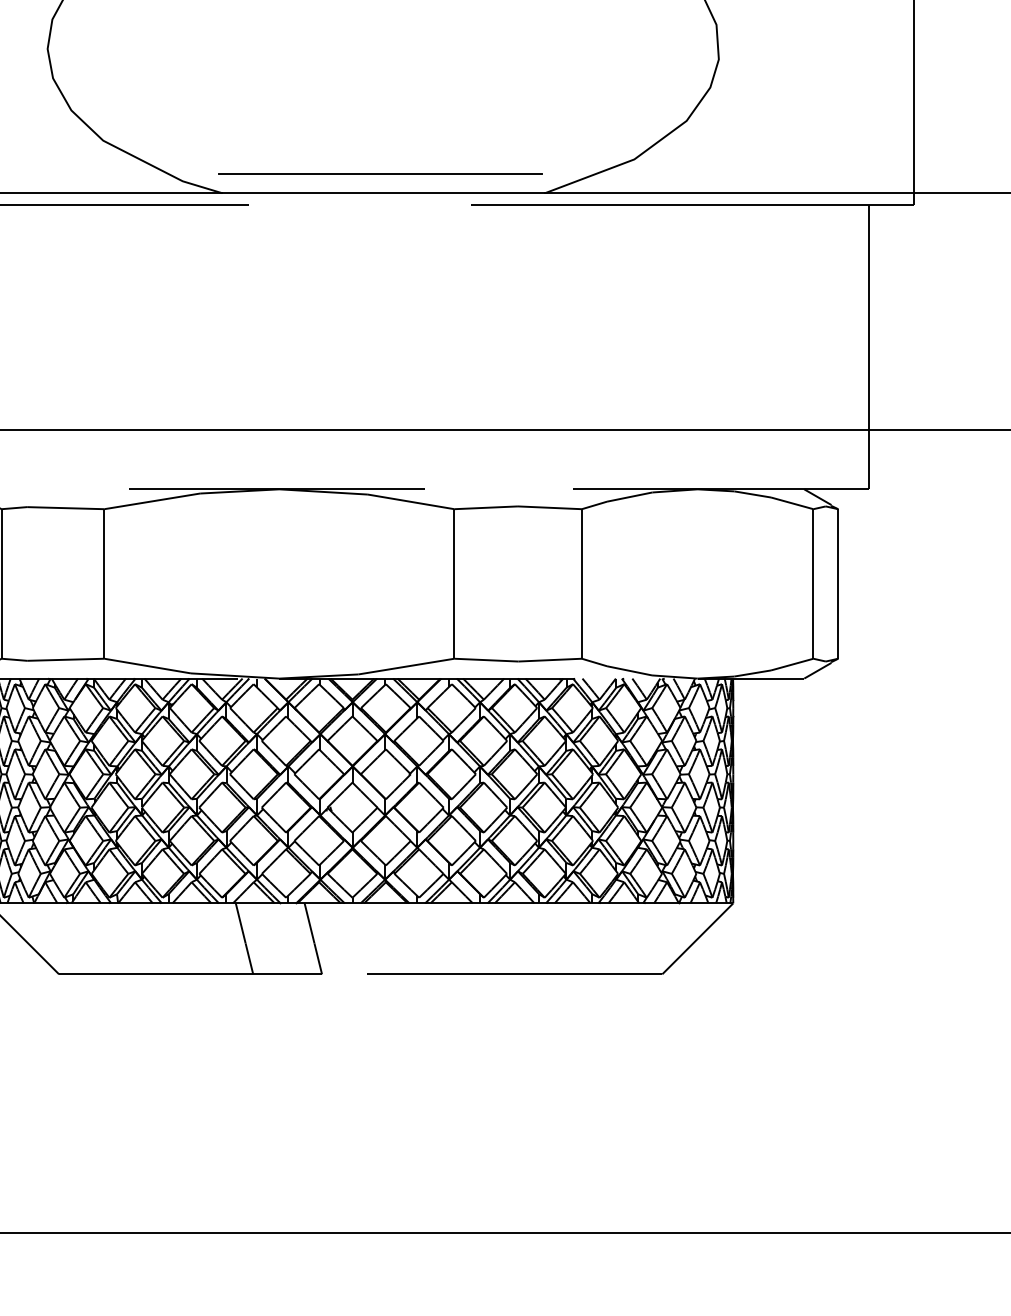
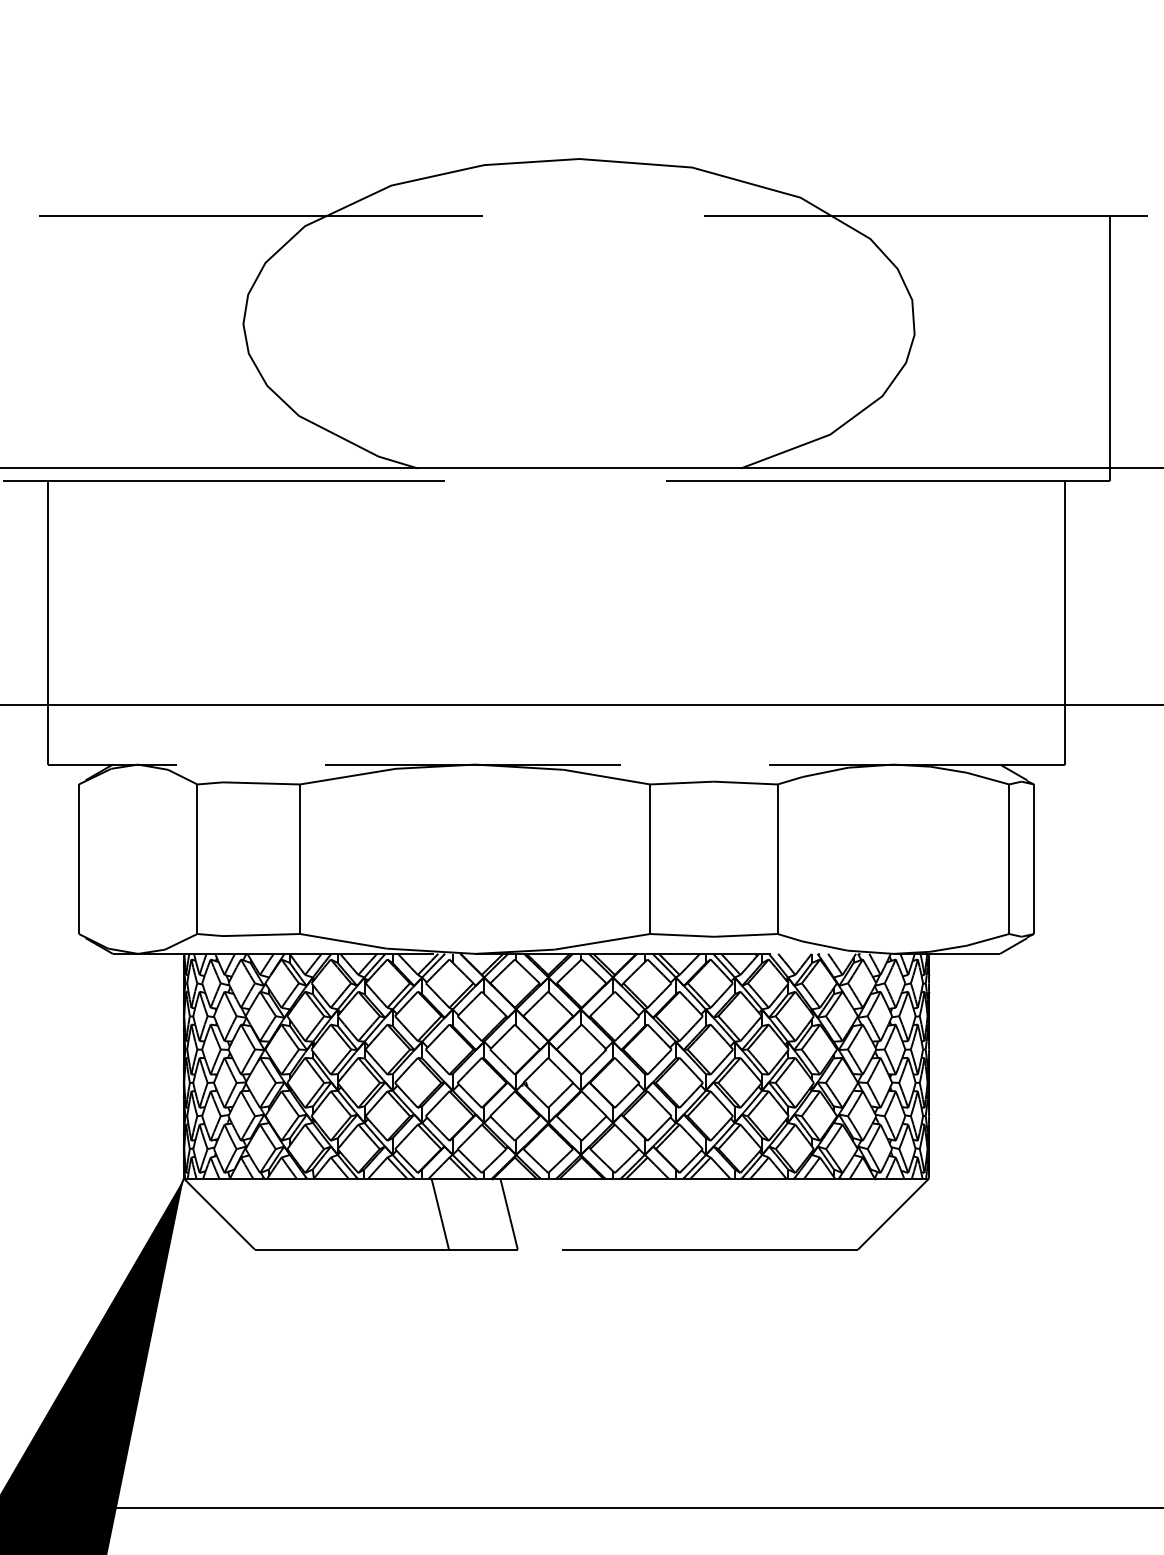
line: (380, 173) -> (576, 448), removed

